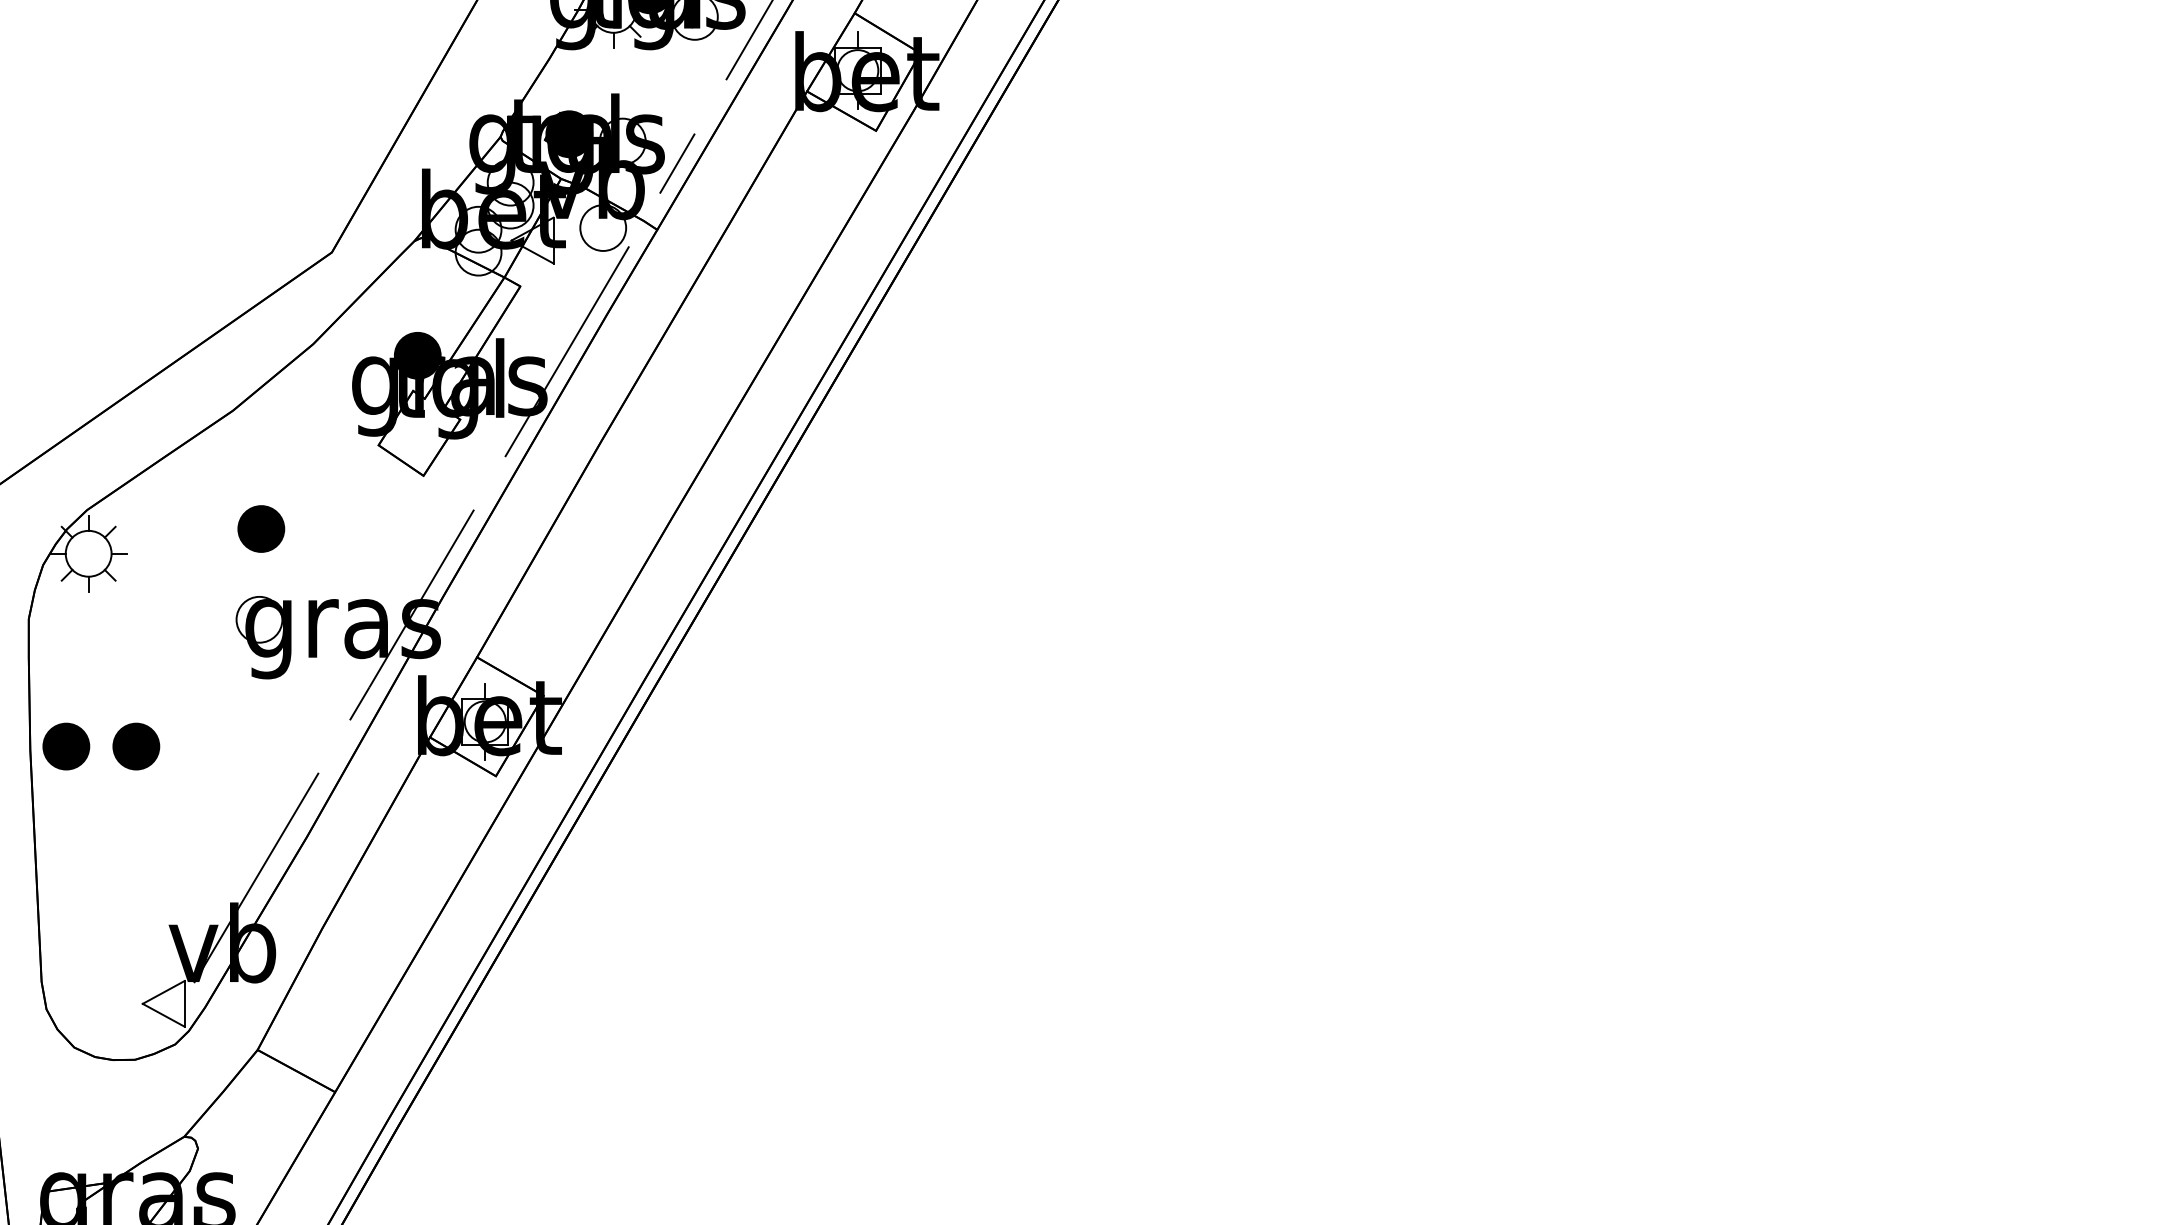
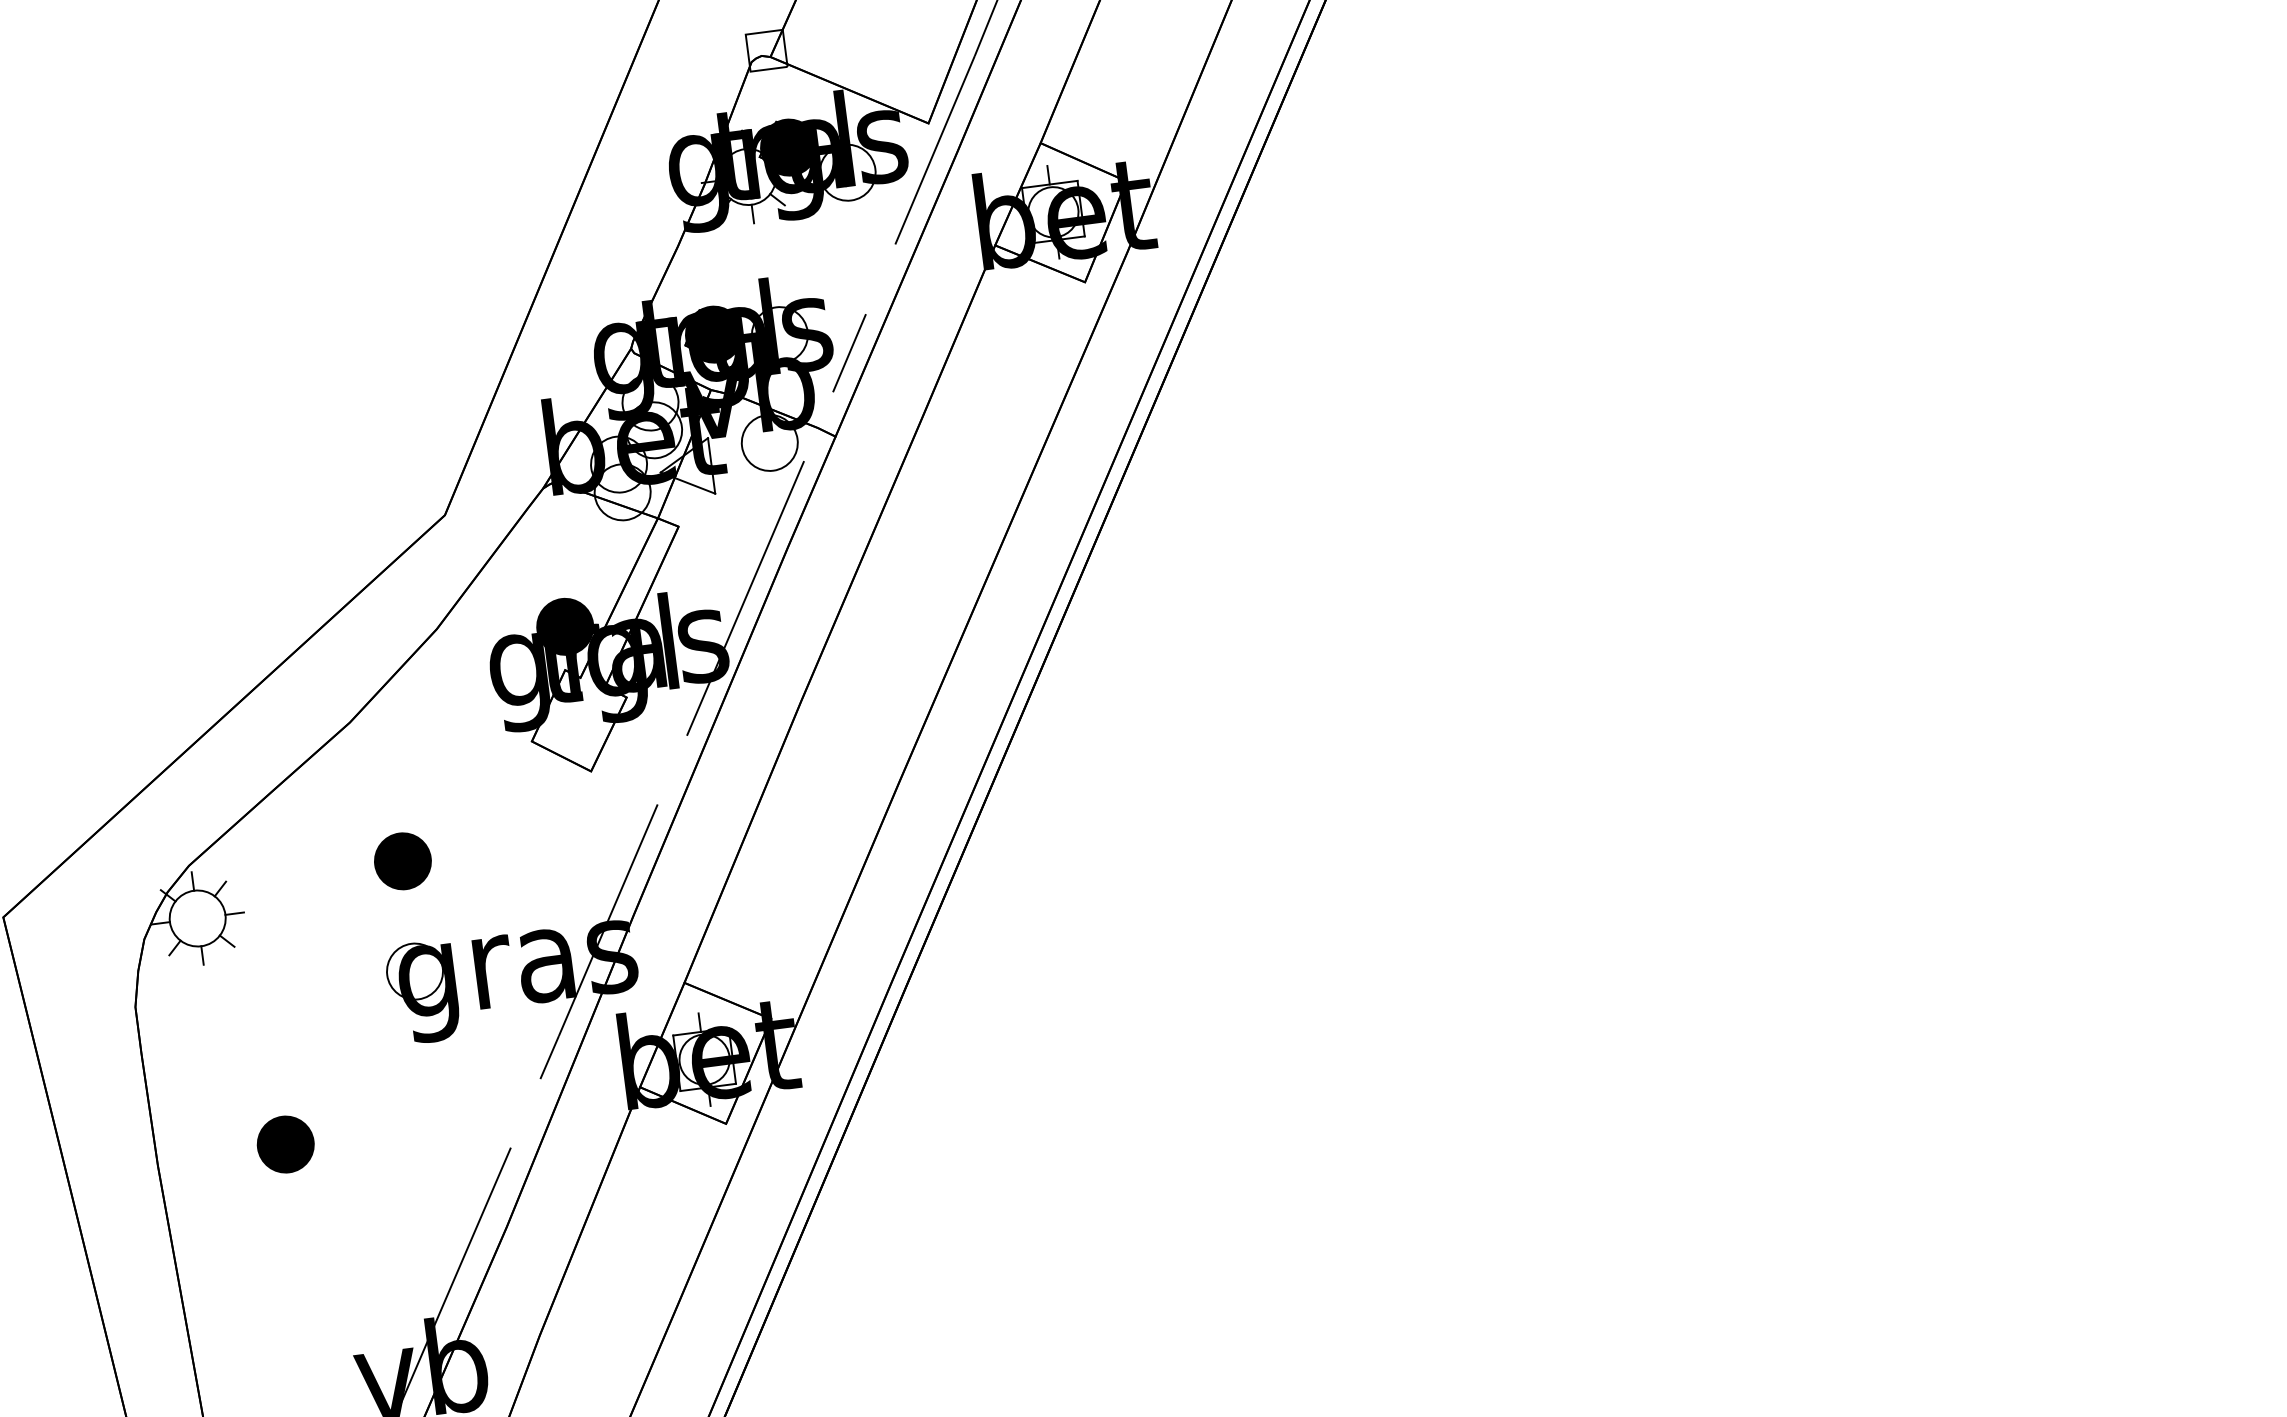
part: (66, 746) -> (201, 1155), removed

